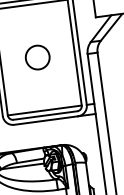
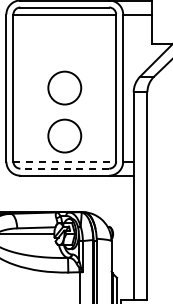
circle: (42, 91) -> (64, 135), added
line: (45, 110) -> (65, 161), solid -> dashed
line: (45, 115) -> (64, 168), solid -> dashed

